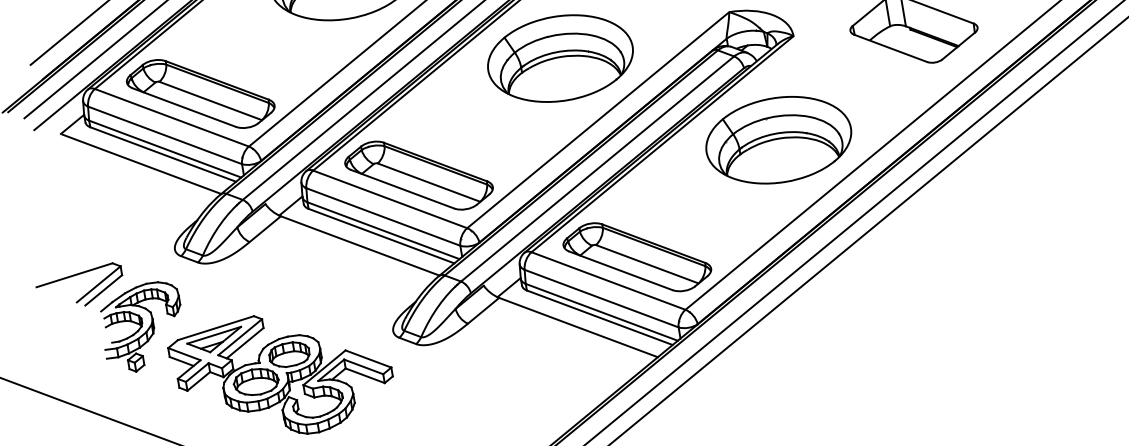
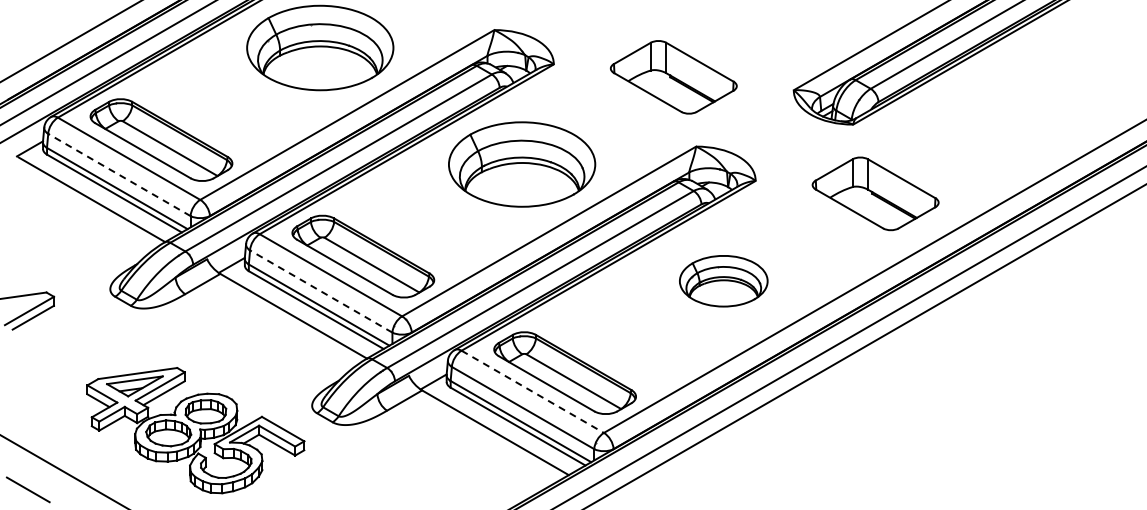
line: (165, 134) -> (119, 174), solid -> dashed
part: (778, 140) -> (723, 281), size x0.6
line: (382, 217) -> (320, 291), solid -> dashed
line: (609, 281) -> (533, 392), solid -> dashed
part: (142, 327) -> (65, 360), removed

